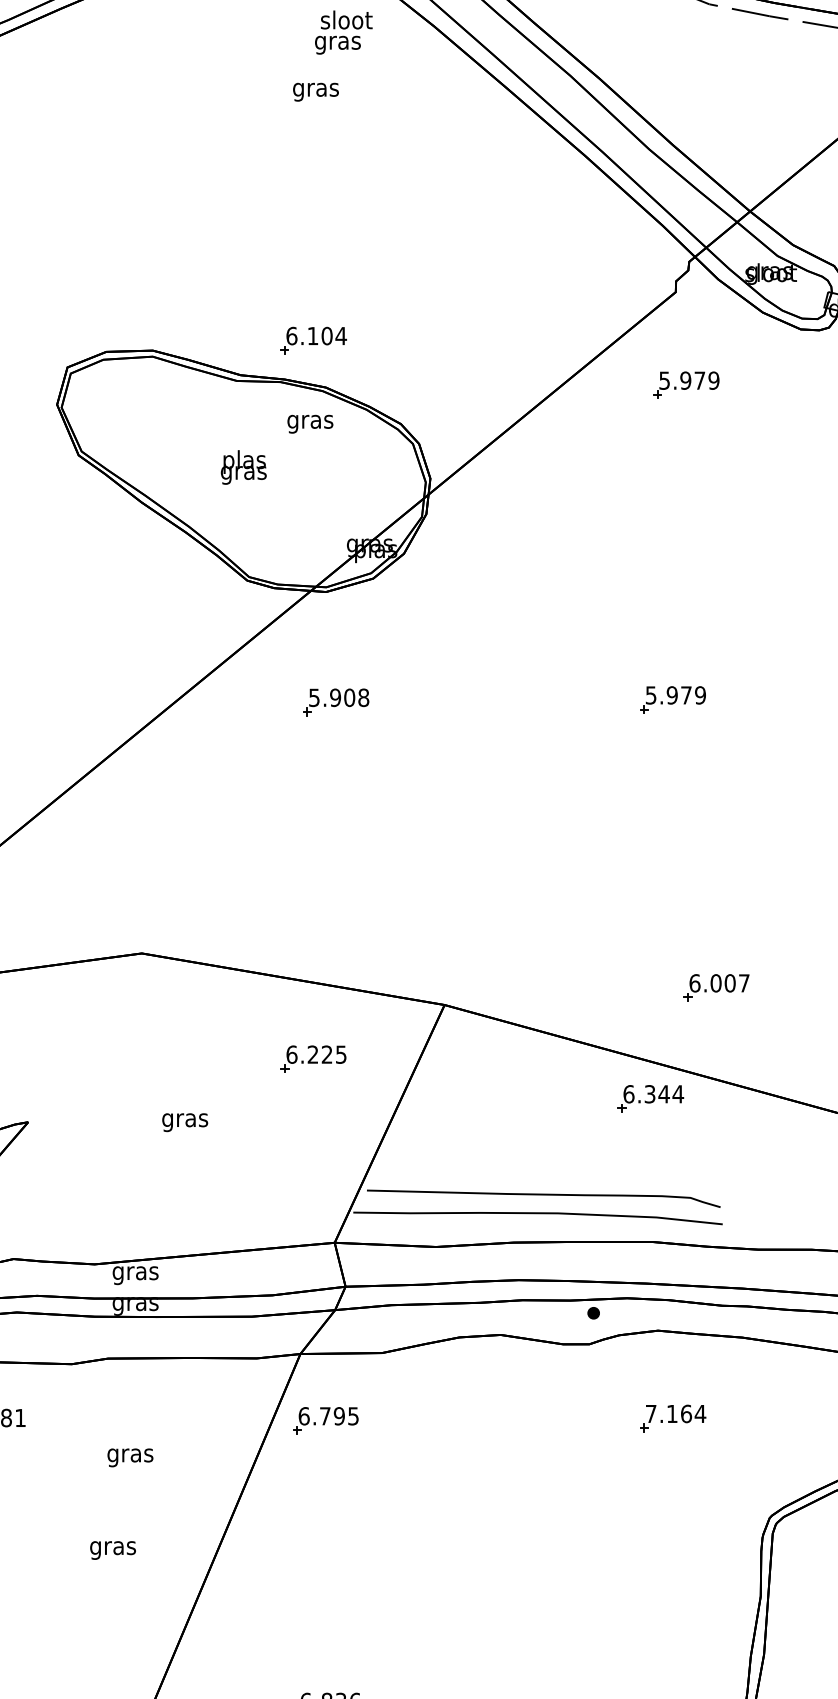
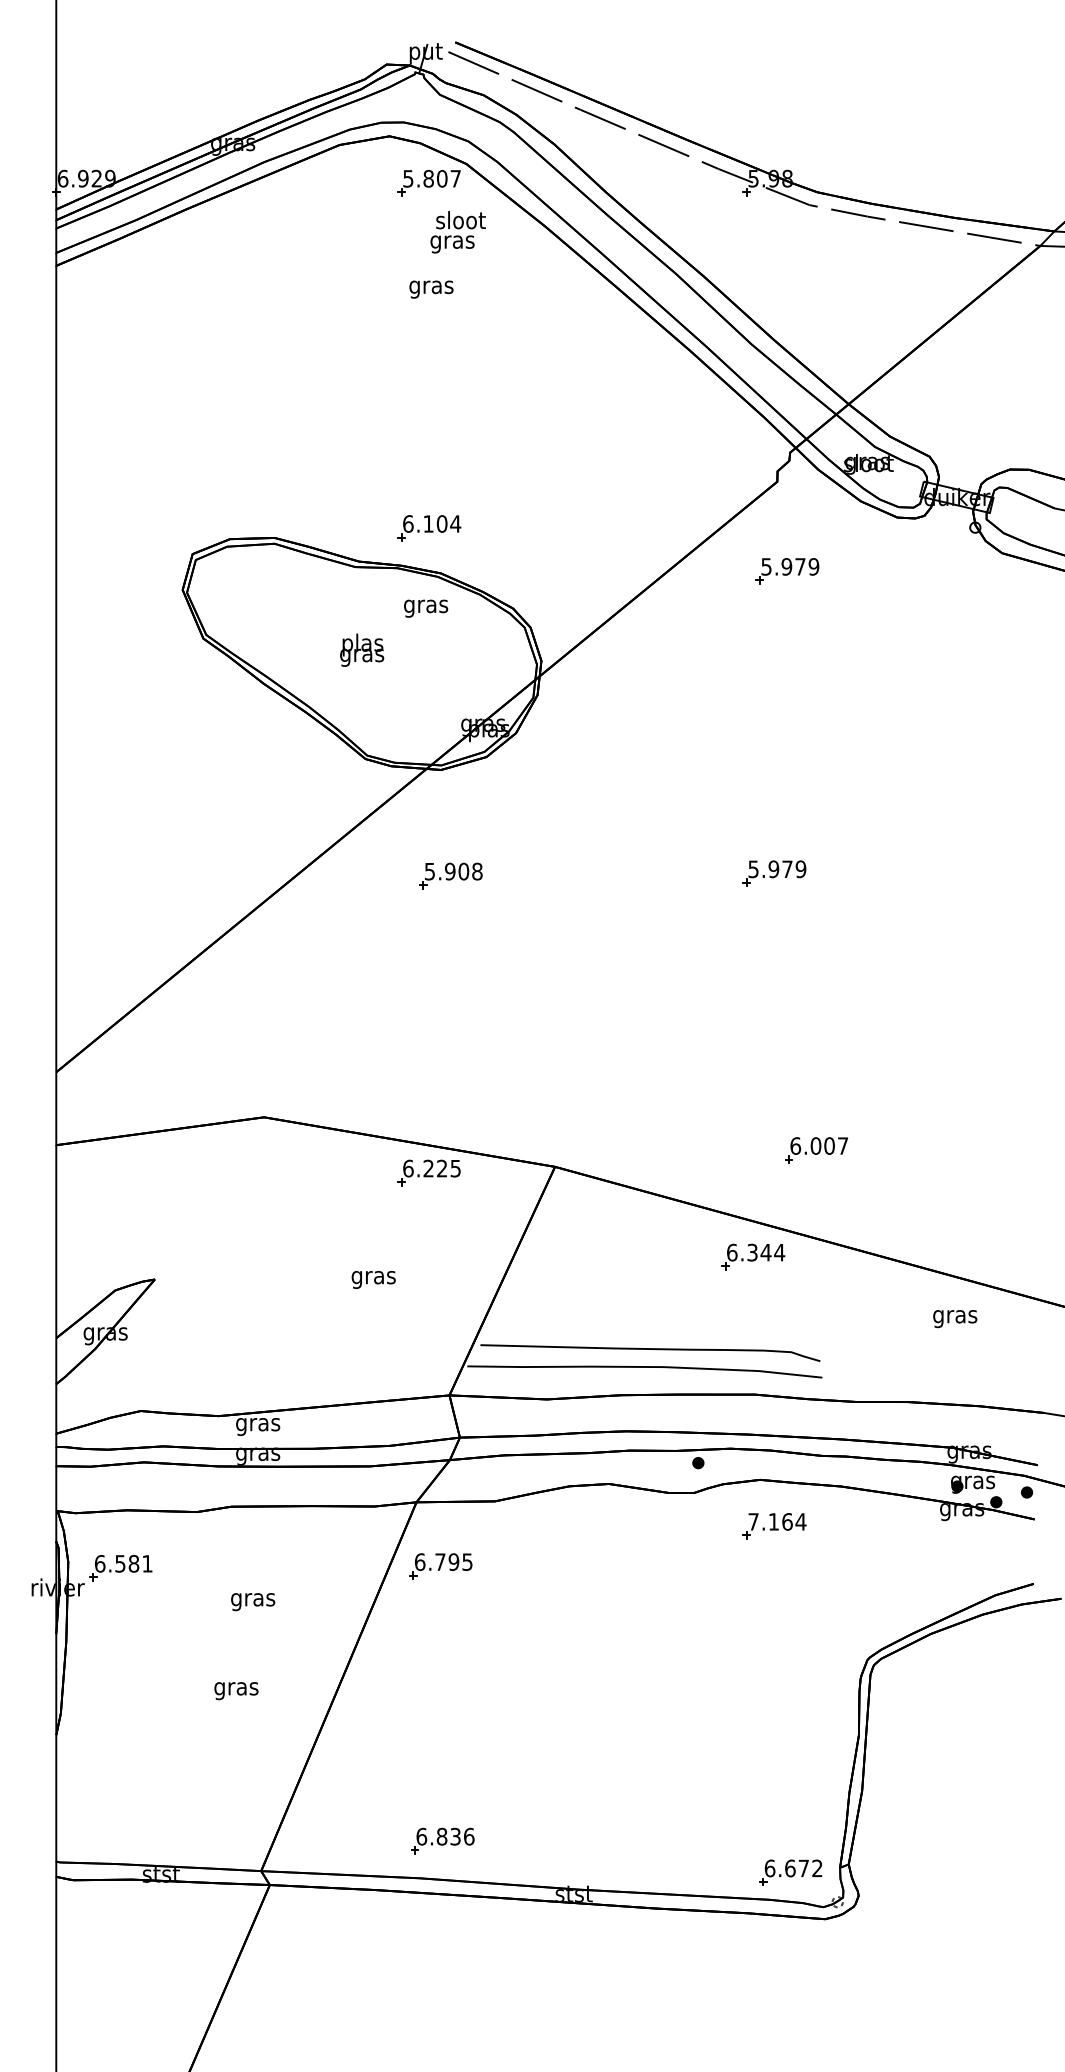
part: (312, 1058) -> (428, 1172), moved
text: (184, 1122) -> (373, 1279), moved
part: (672, 1418) -> (774, 1526), moved

